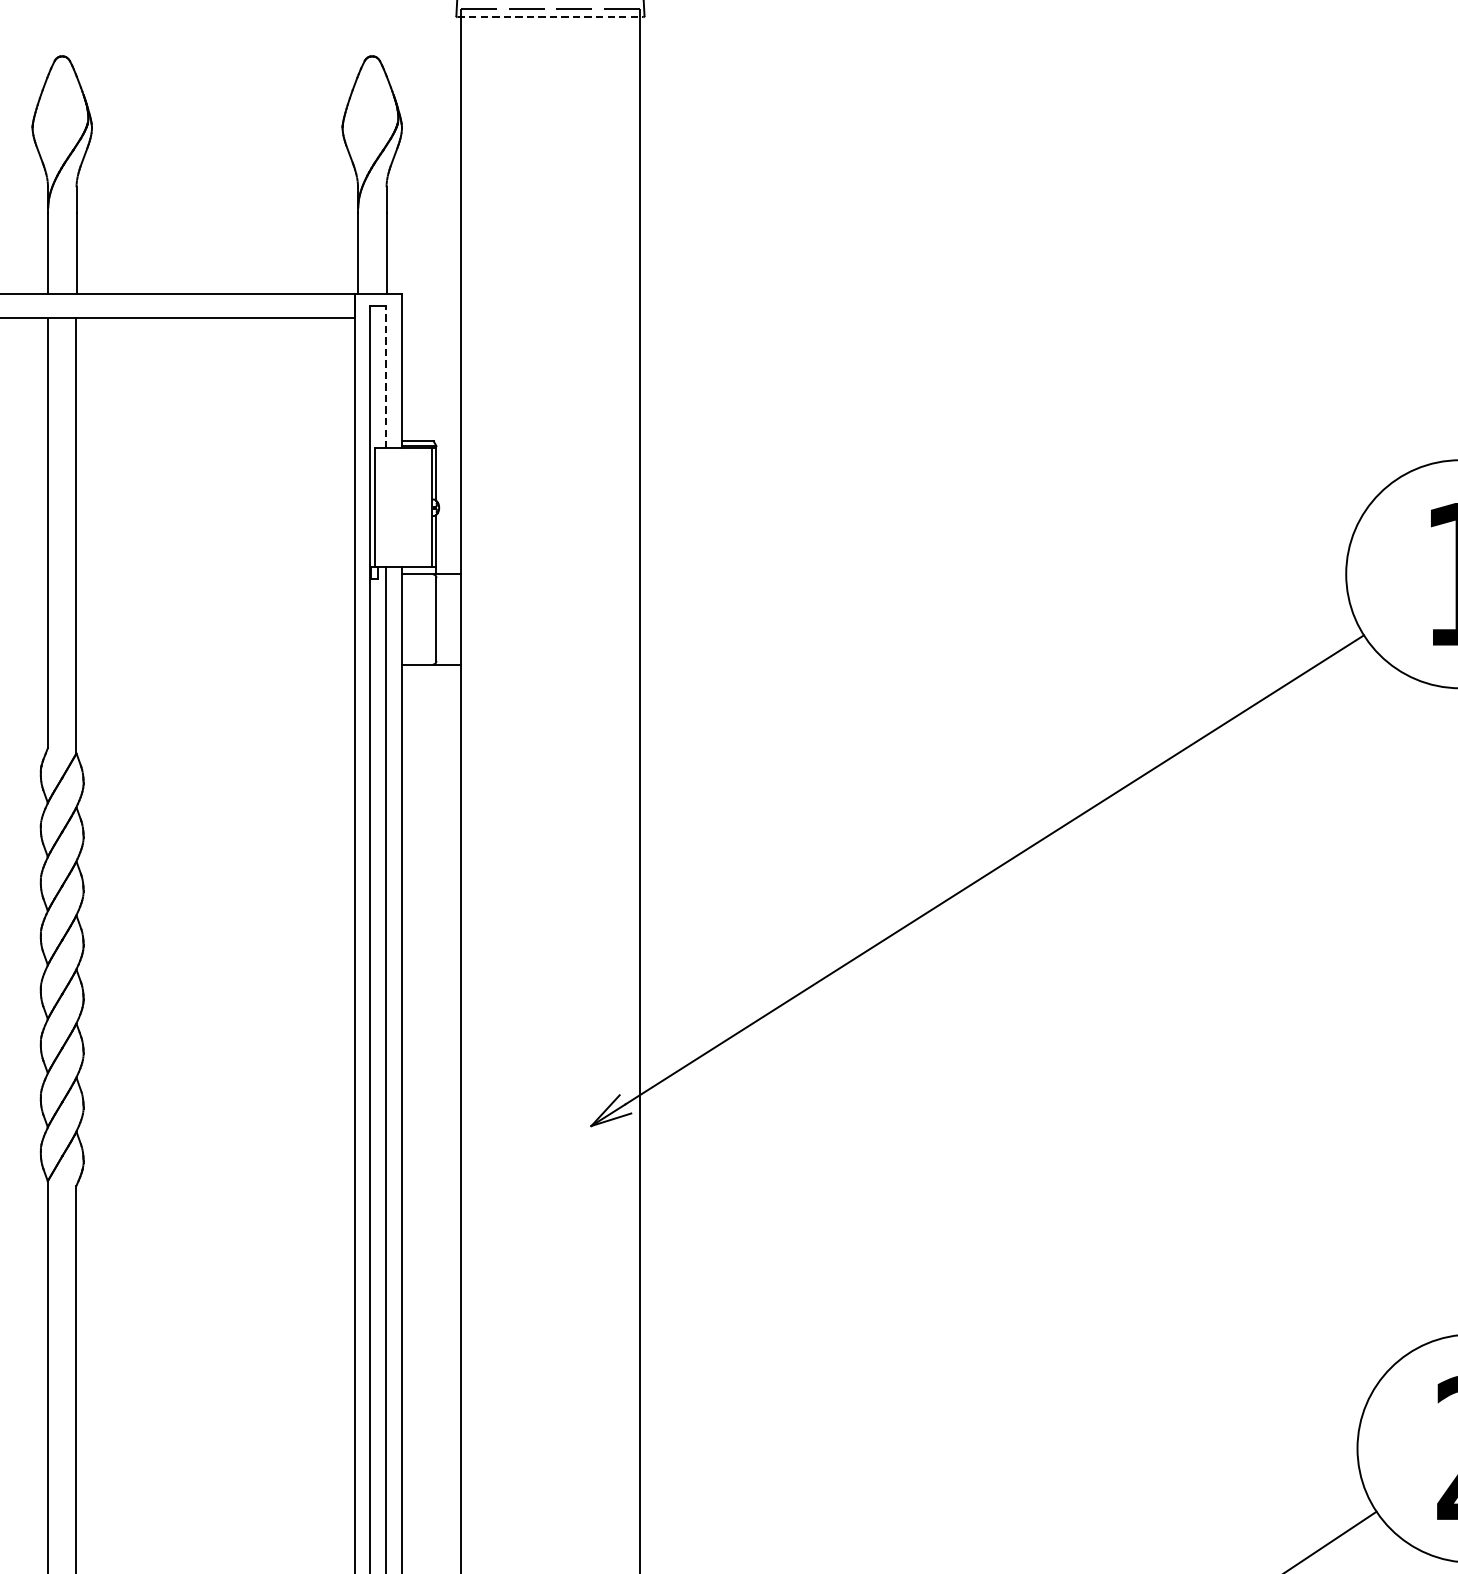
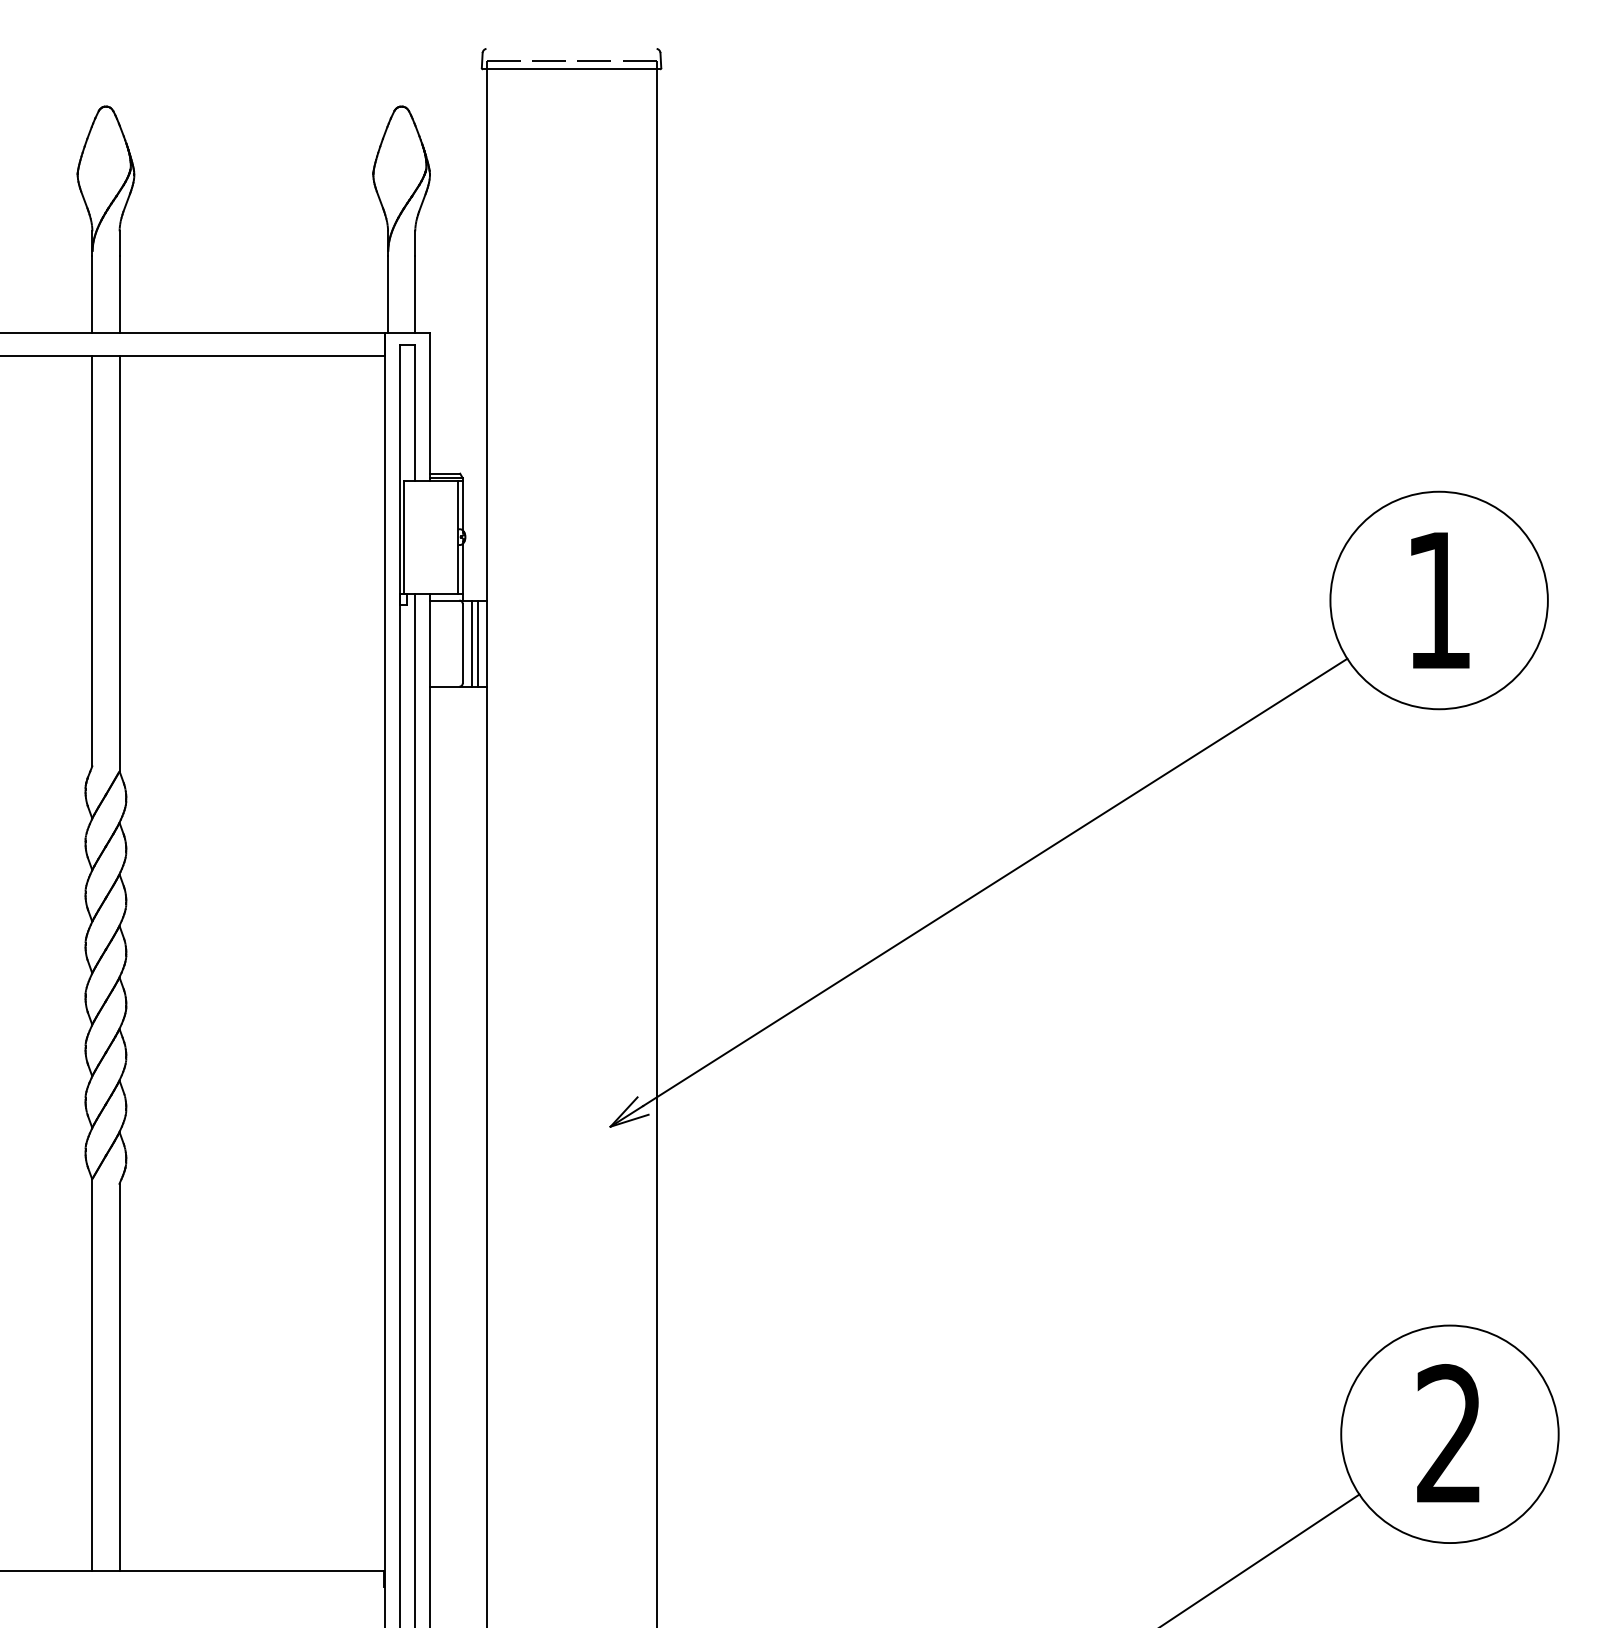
line: (550, 17) -> (571, 69), dashed -> solid
line: (385, 377) -> (414, 412), dashed -> solid
line: (445, 619) -> (471, 643), added
line: (451, 619) -> (477, 643), added

